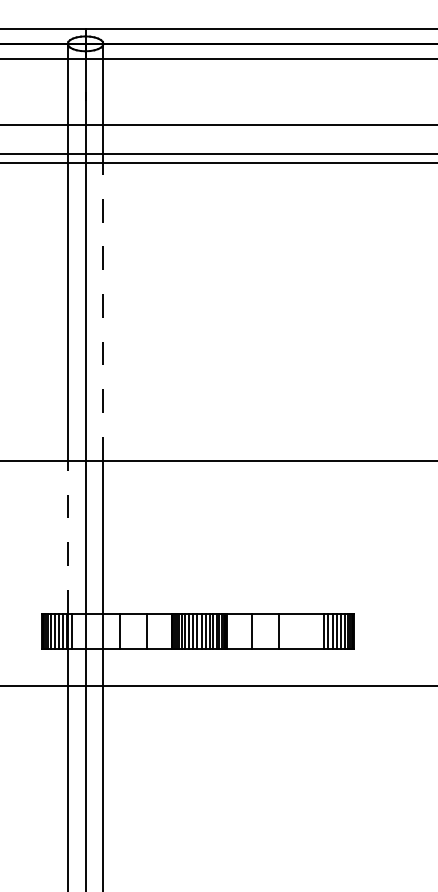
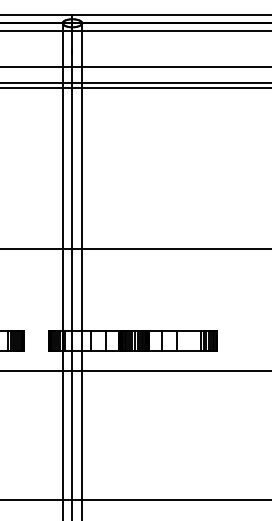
line: (104, 312) -> (82, 168), dashed -> solid
line: (67, 536) -> (62, 289), dashed -> solid

